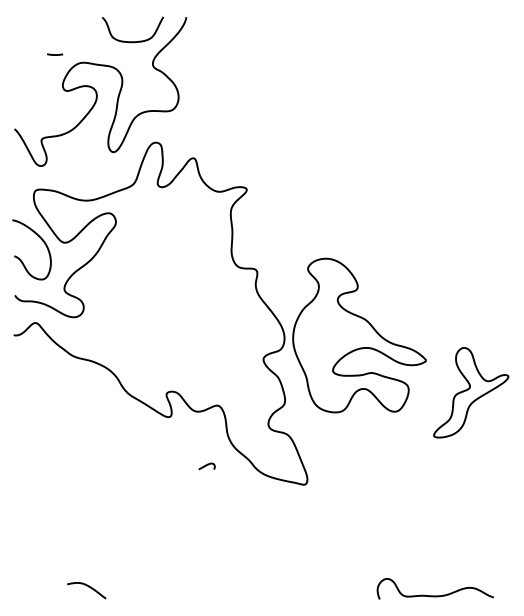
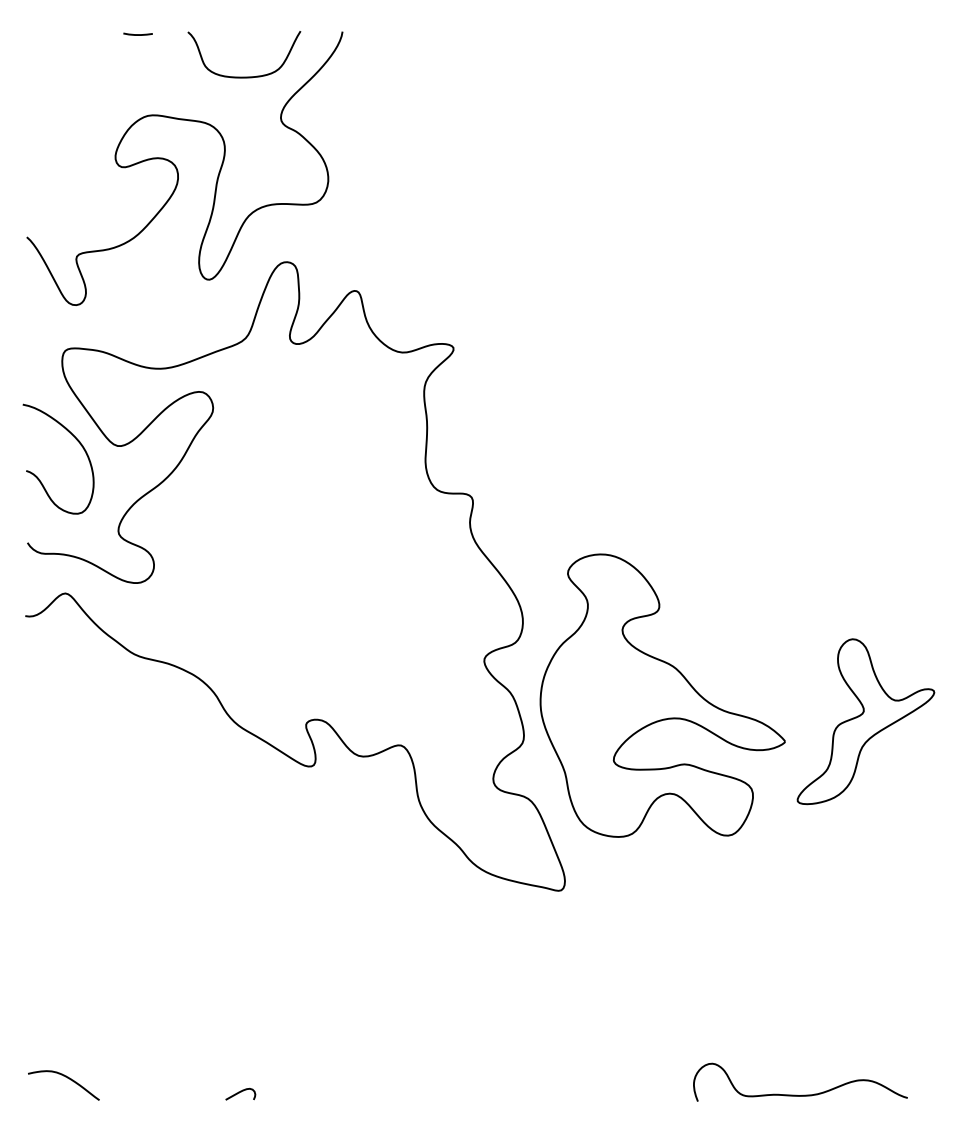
line: (55, 54) -> (138, 34), moved
part: (359, 335) -> (662, 695), moved
curve: (206, 466) -> (239, 1094), moved
curve: (88, 587) -> (67, 1079), moved

